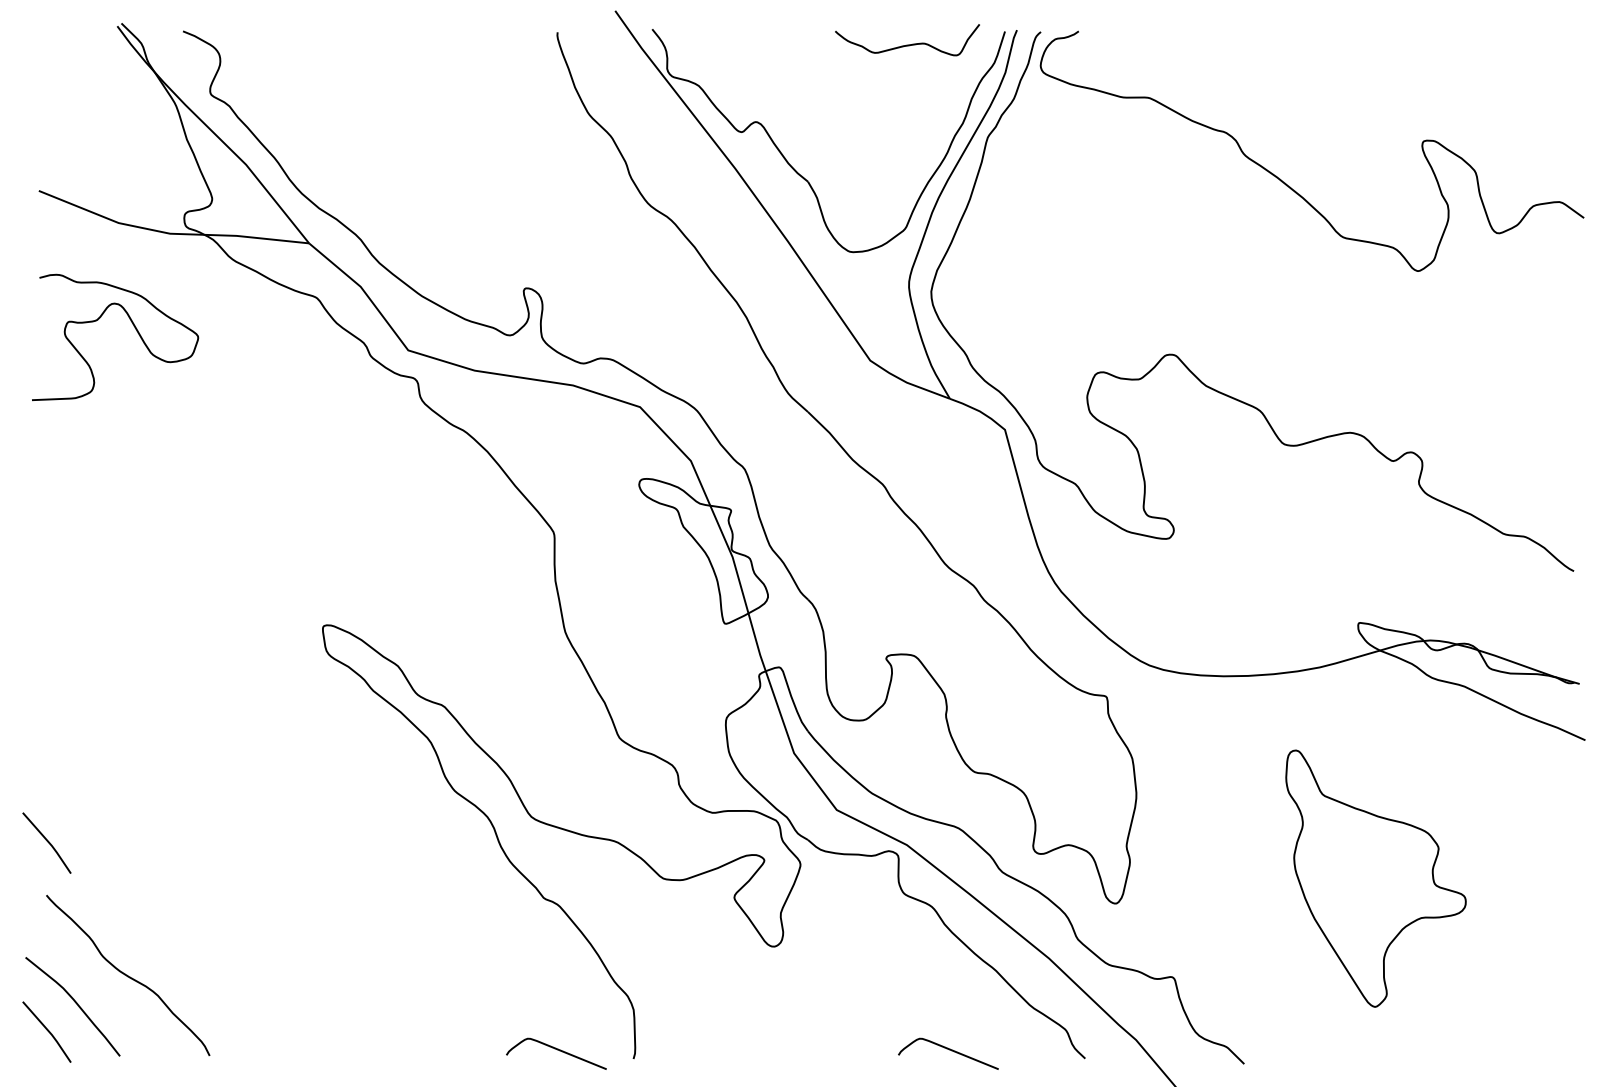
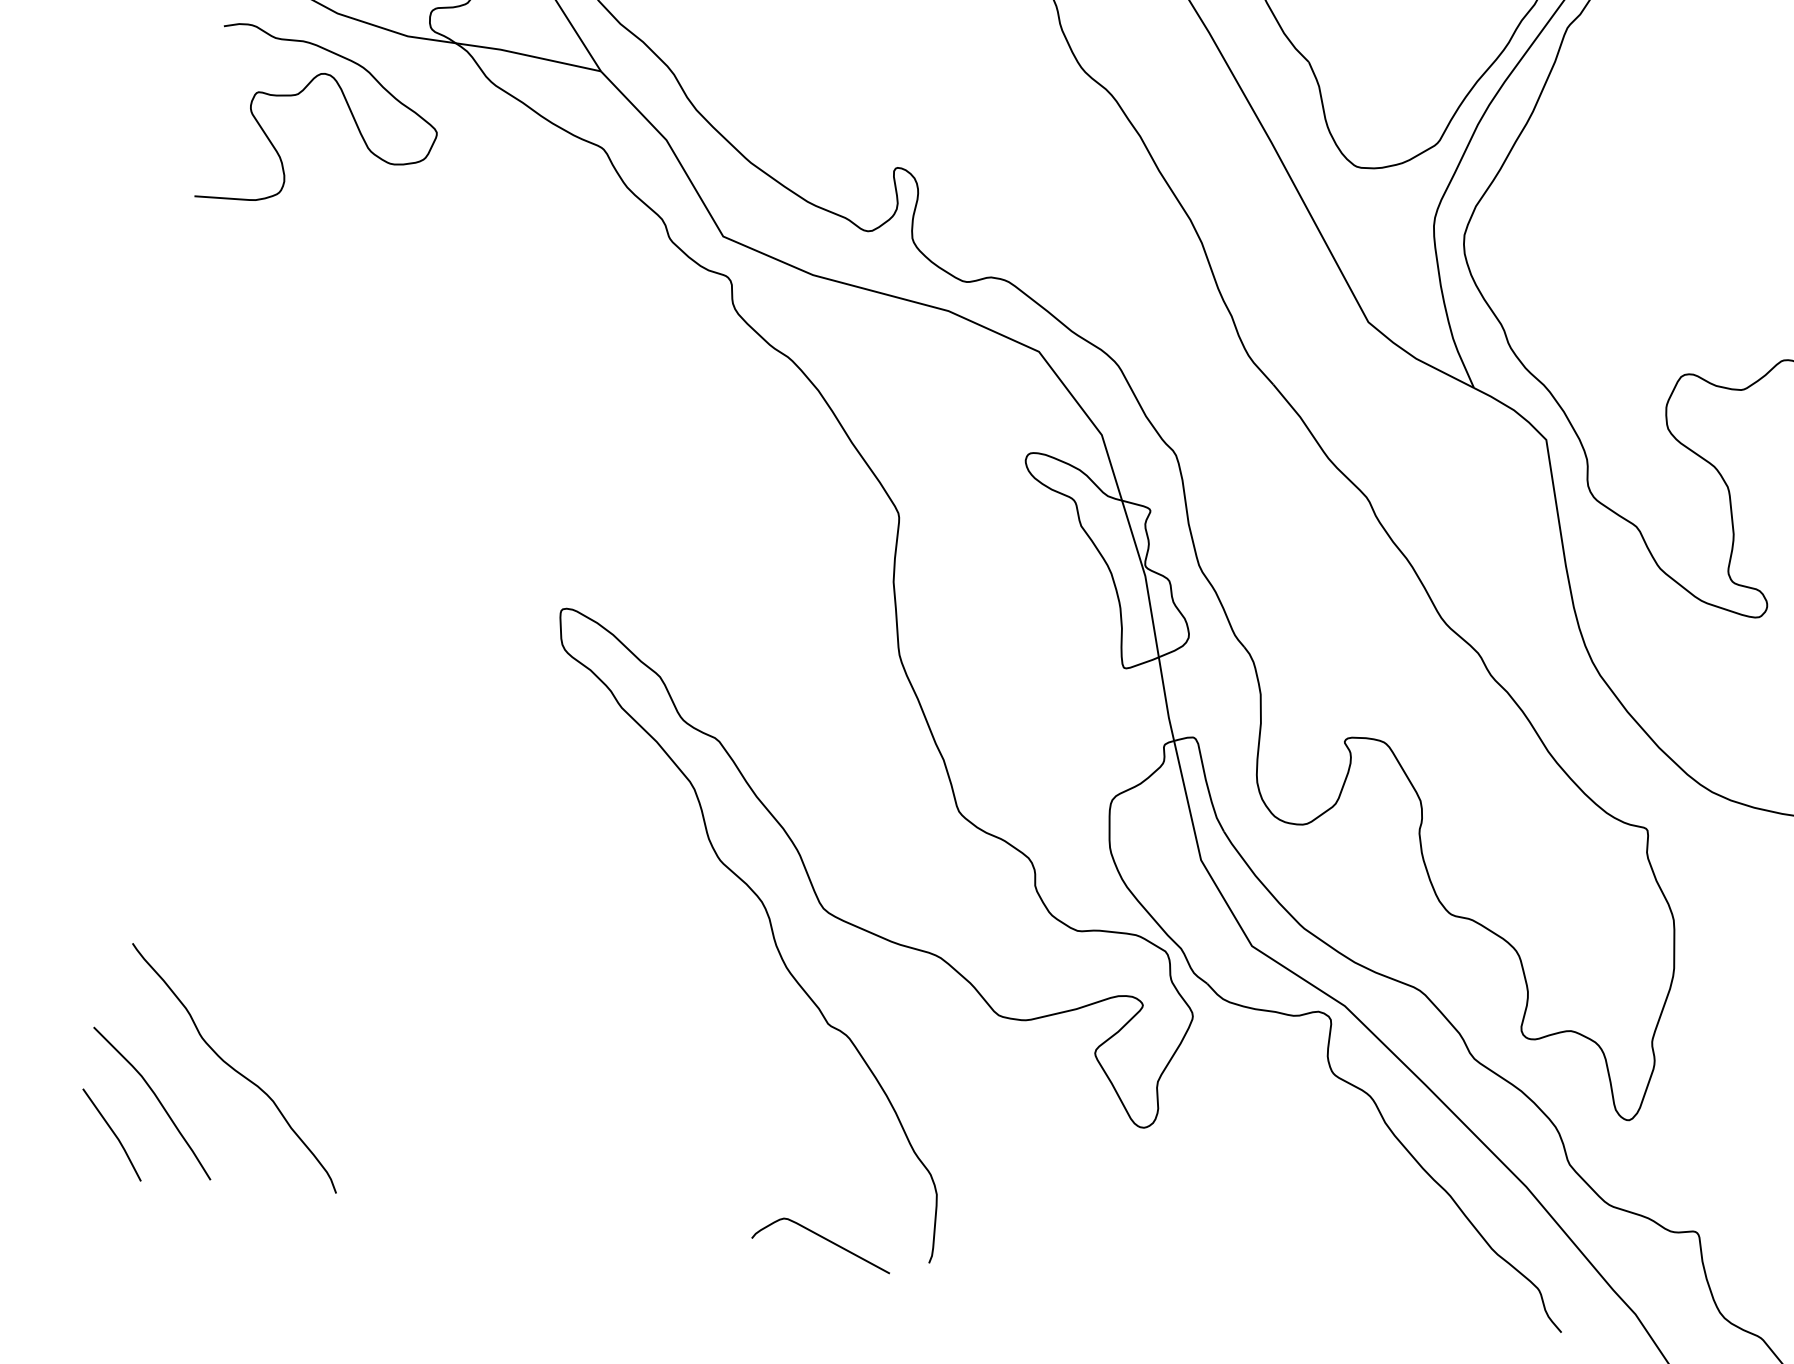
curve: (133, 326) -> (347, 108), moved
line: (46, 841) -> (140, 868), removed
curve: (949, 1050) -> (1372, 1300), removed

